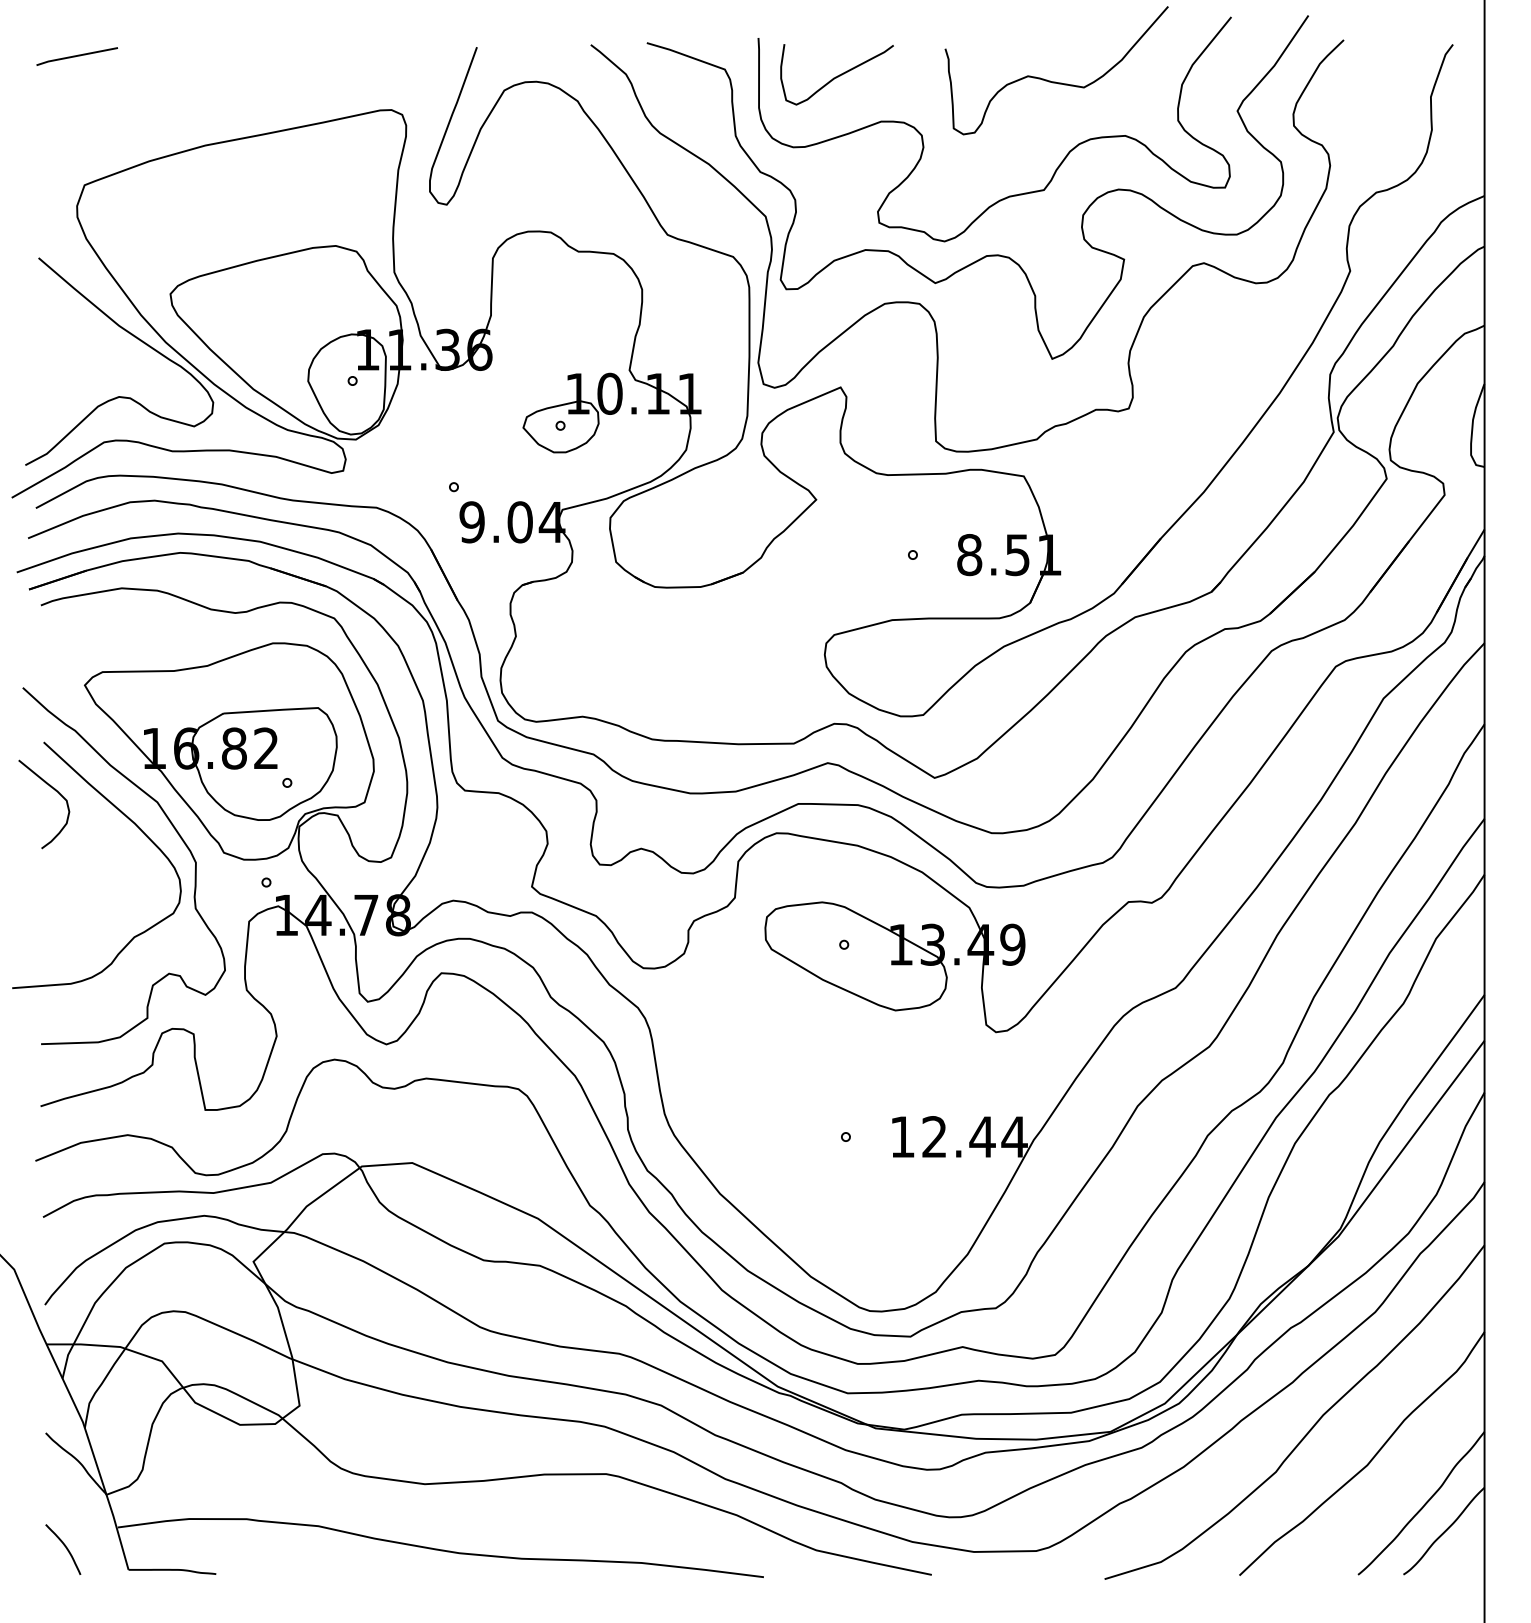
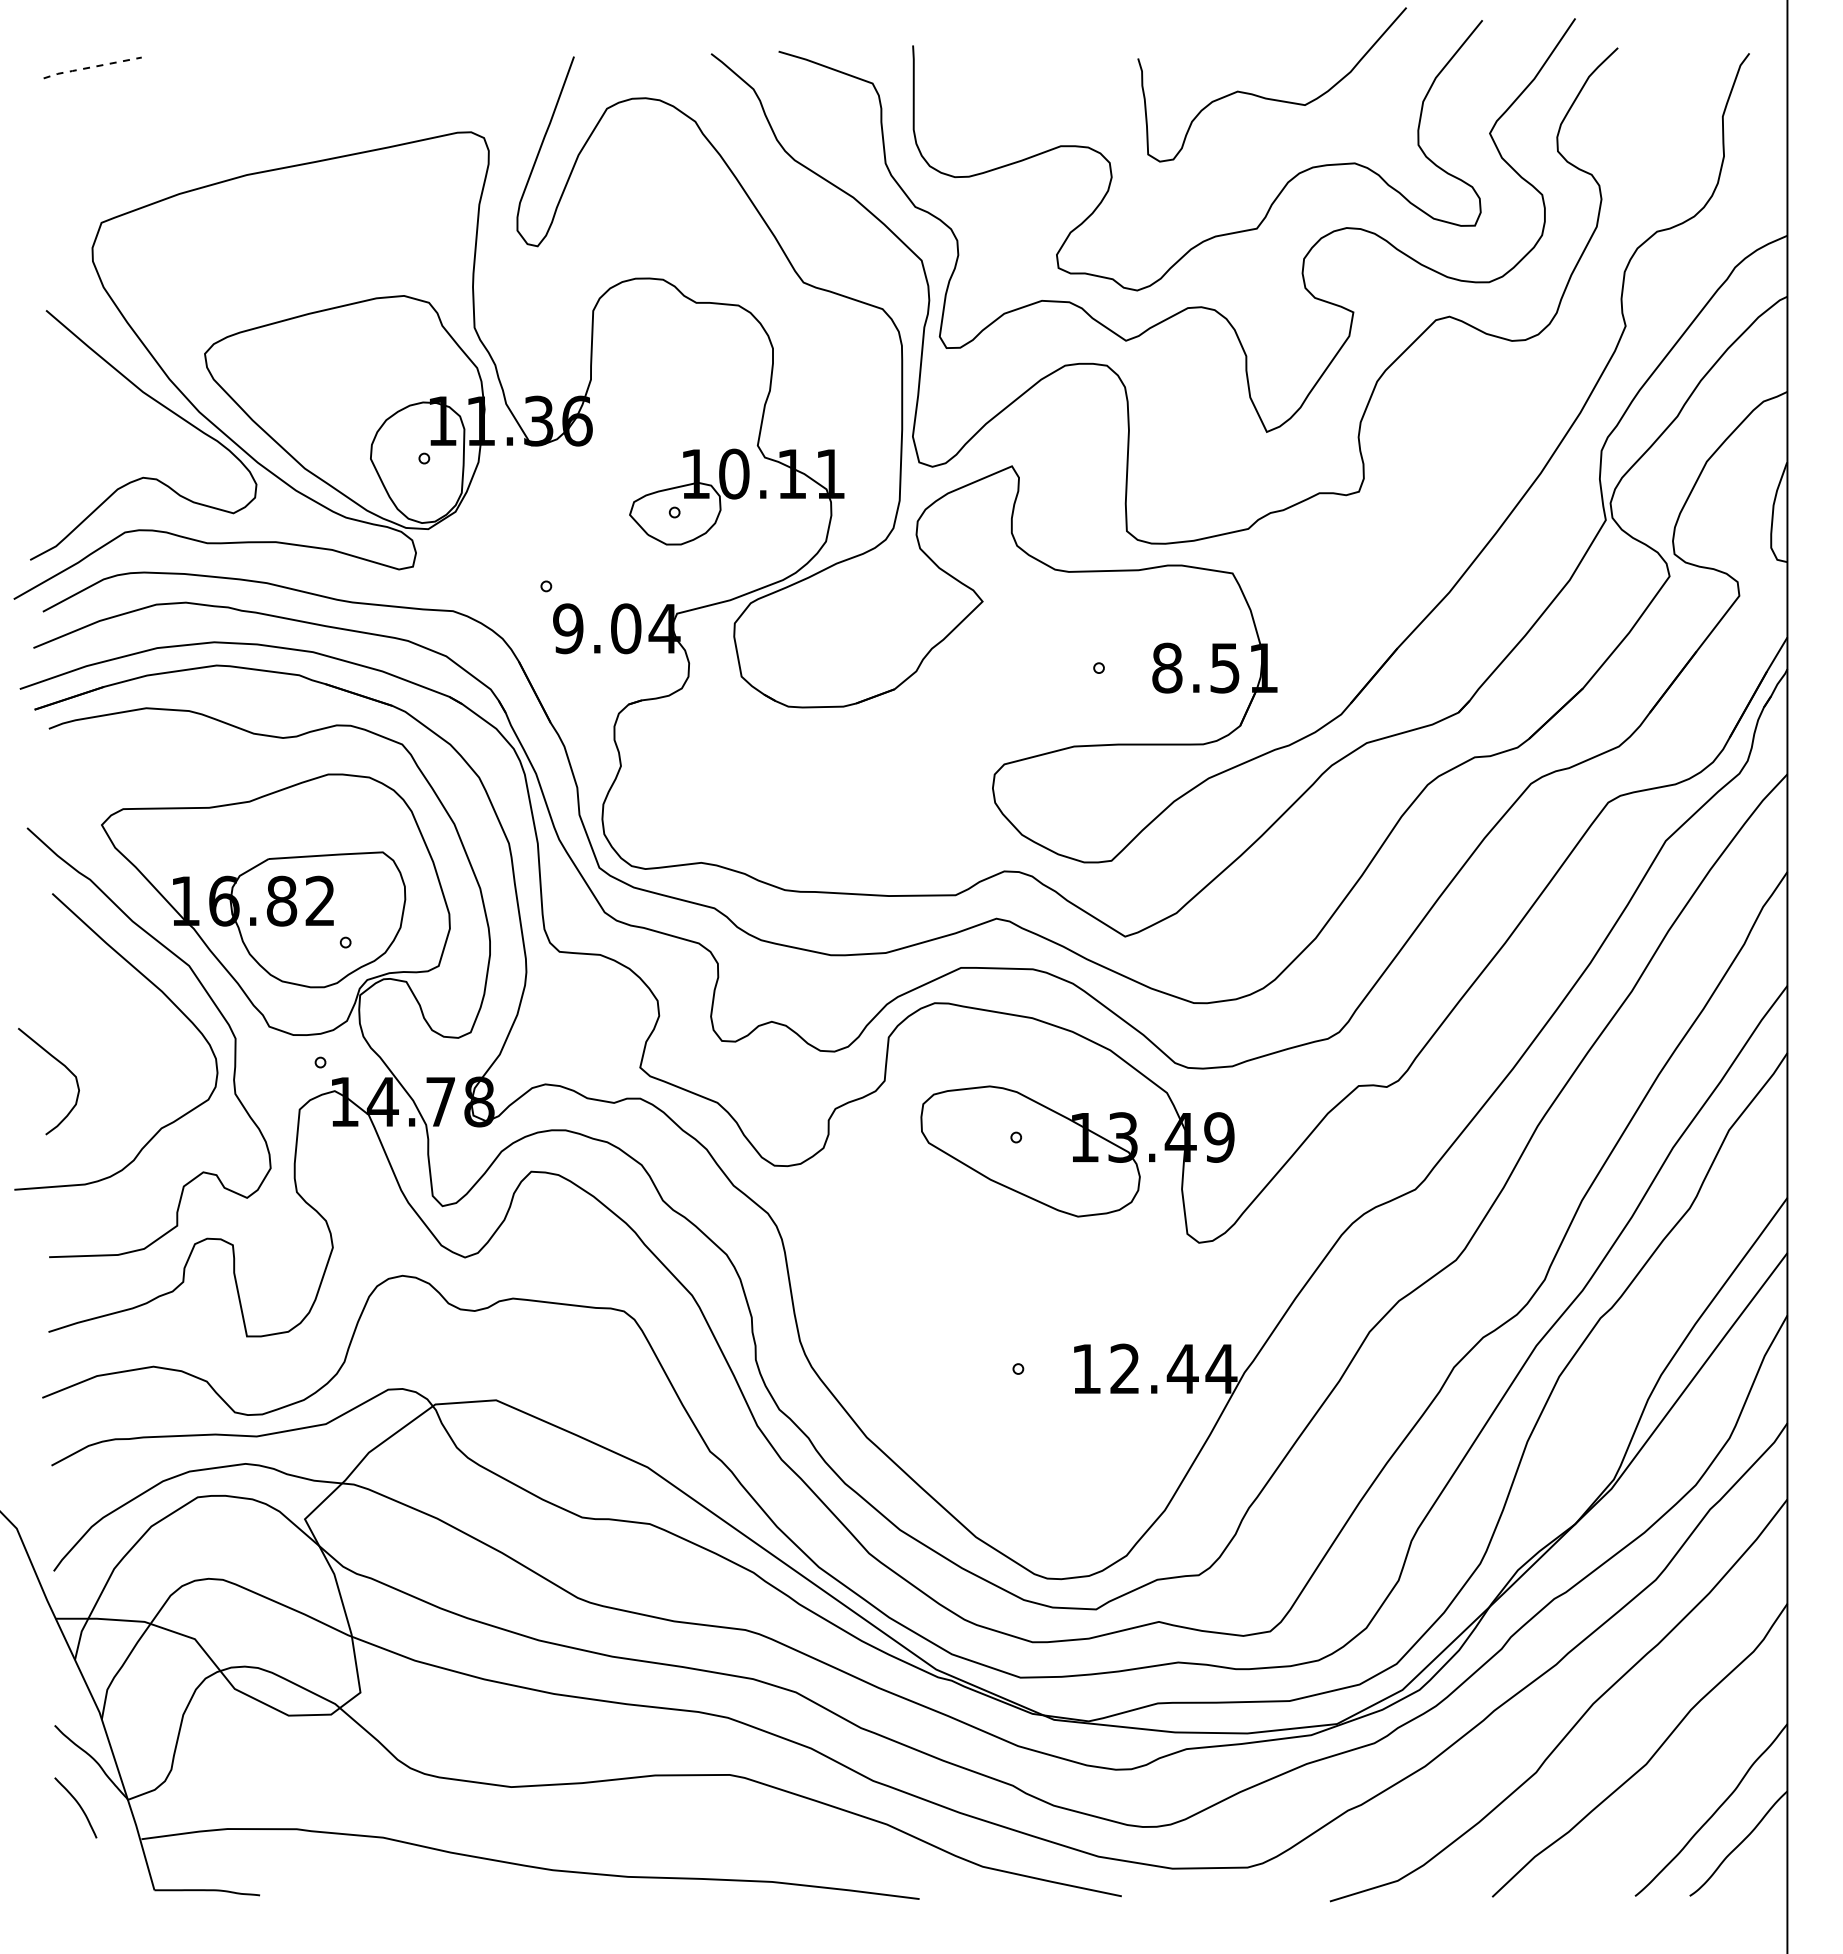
line: (76, 56) -> (91, 67), solid -> dashed
curve: (836, 76) -> (1007, 91), removed
curve: (55, 791) -> (62, 1065), moved
curve: (64, 1546) -> (77, 1804), moved

